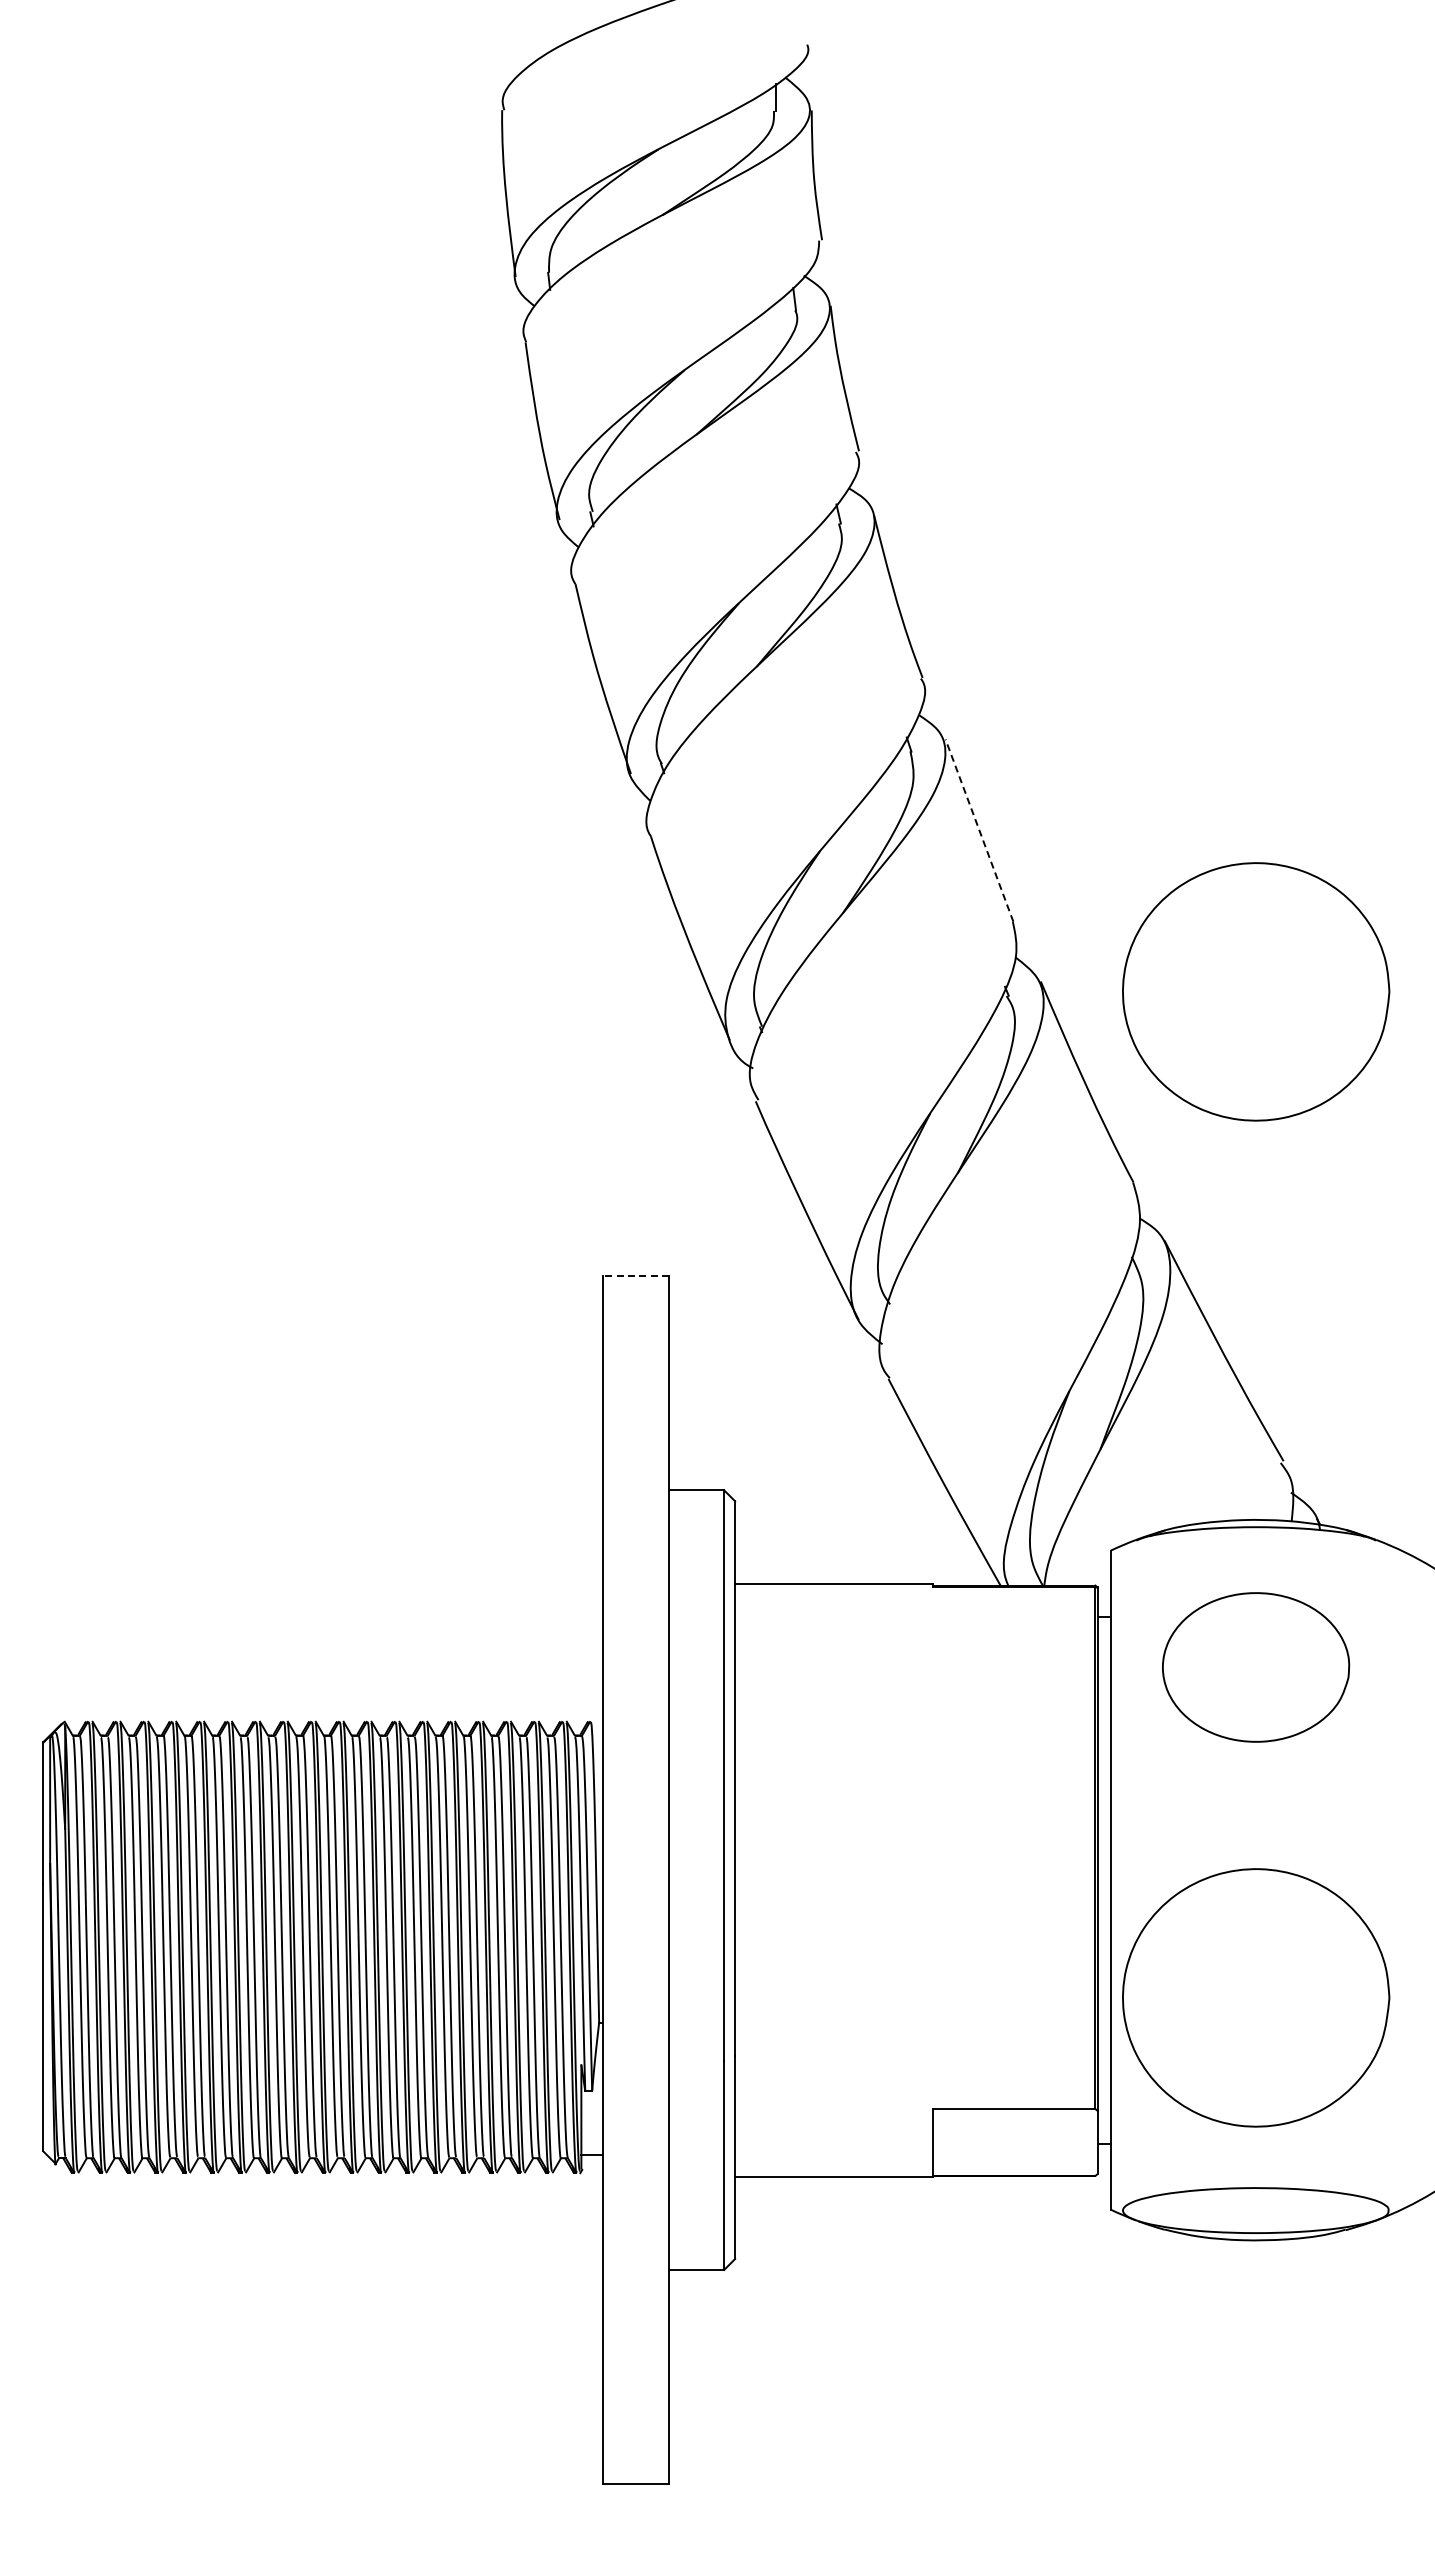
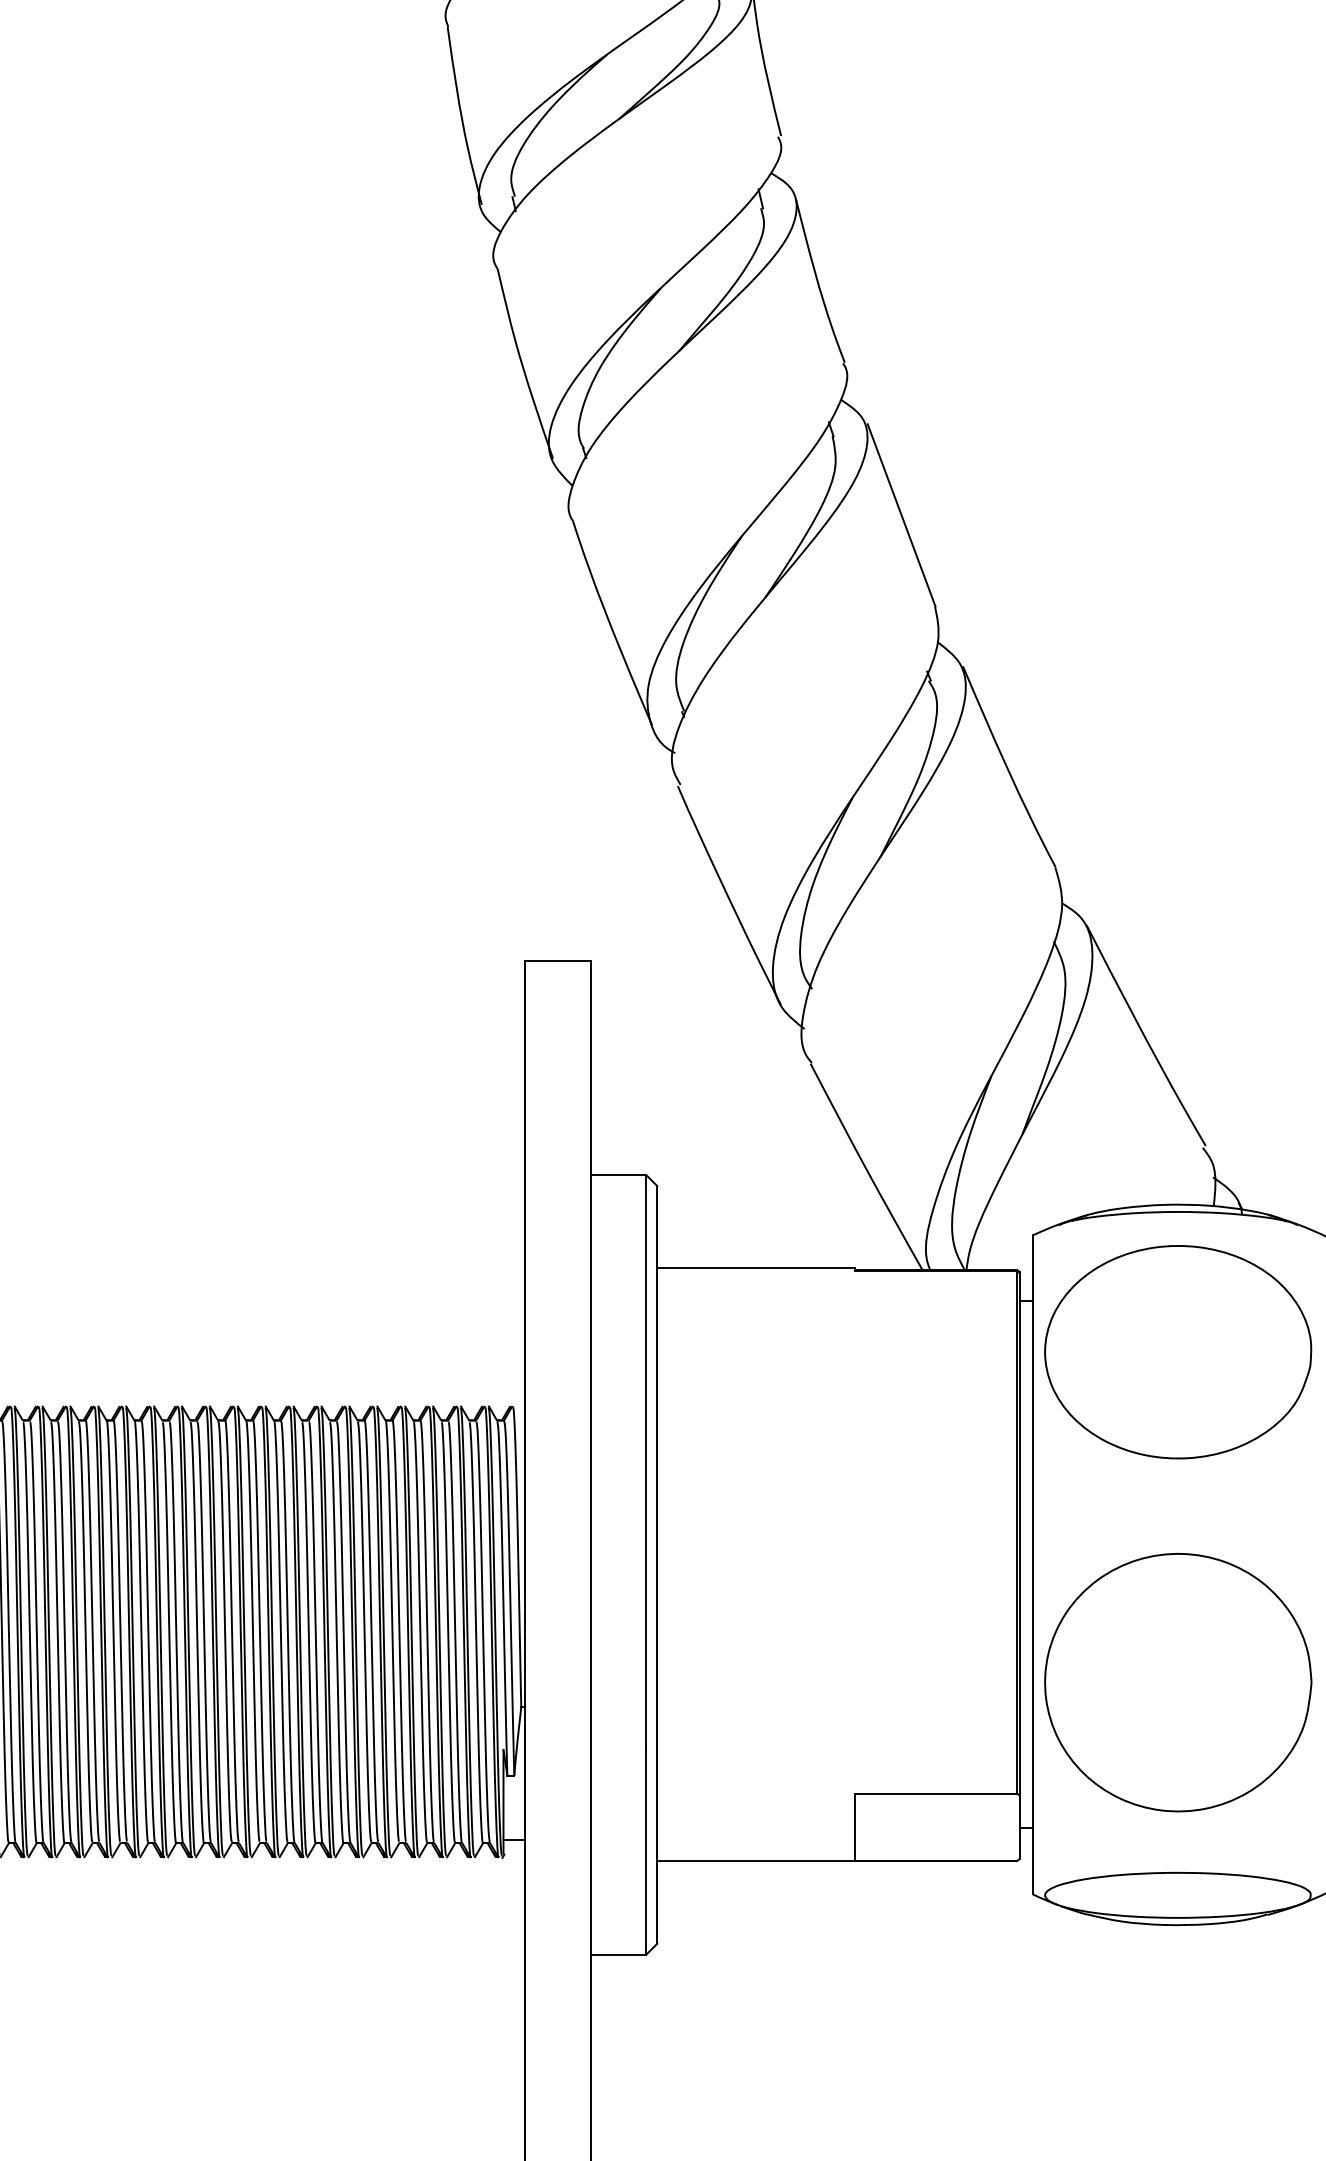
line: (979, 830) -> (901, 515), dashed -> solid
part: (1256, 991) -> (1178, 676), removed
line: (636, 1276) -> (558, 961), dashed -> solid
part: (1255, 1667) -> (1177, 1352), size x1.43

